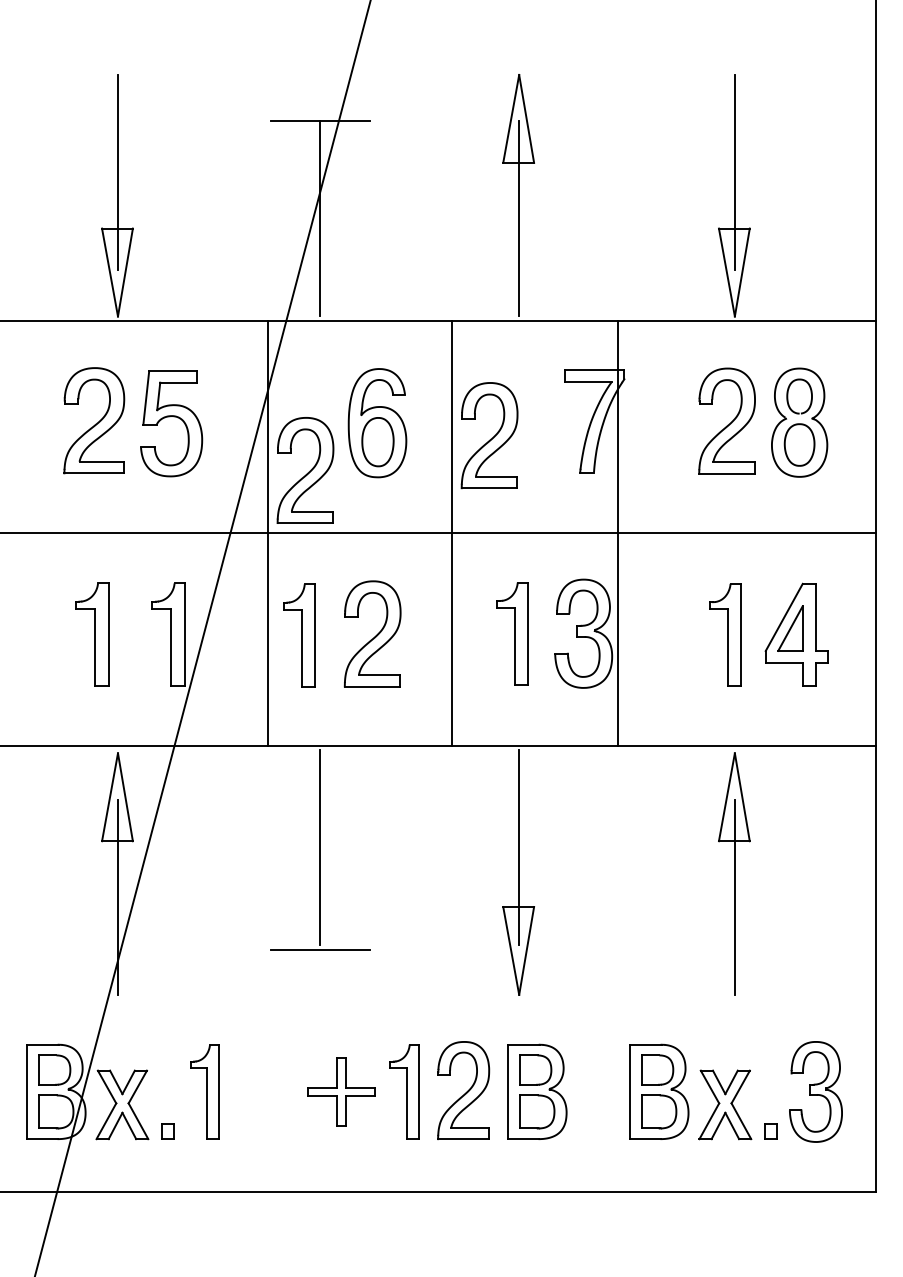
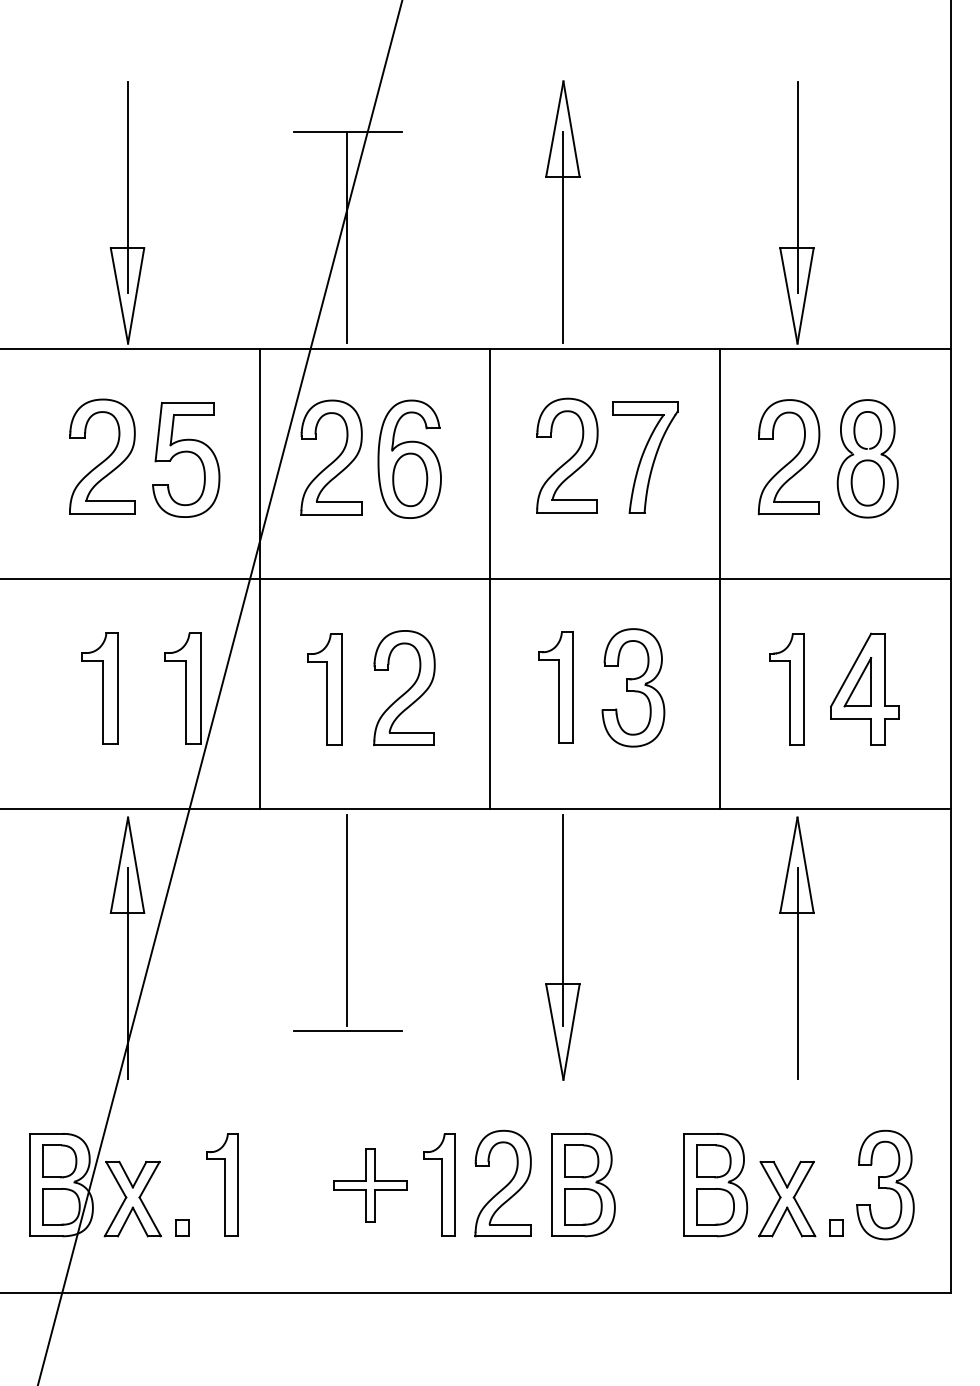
part: (489, 435) -> (567, 455), moved
part: (305, 470) -> (331, 457), moved
line: (267, 532) -> (259, 578), moved
line: (617, 532) -> (720, 578), moved

